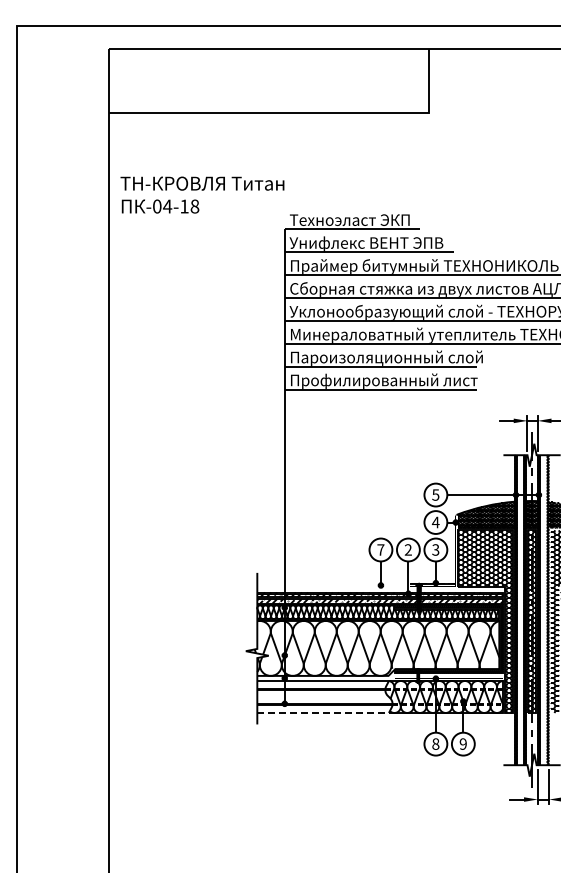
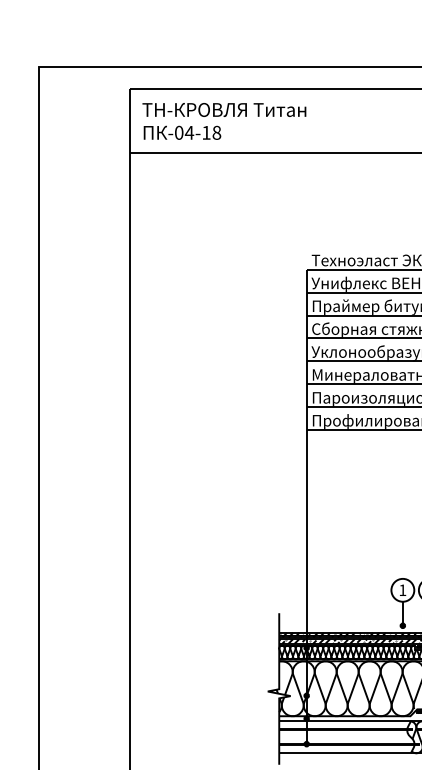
text: (202, 194) -> (224, 120), moved
text: (380, 549) -> (402, 589), 7 -> 1
line: (323, 713) -> (345, 753), dashed -> solid

